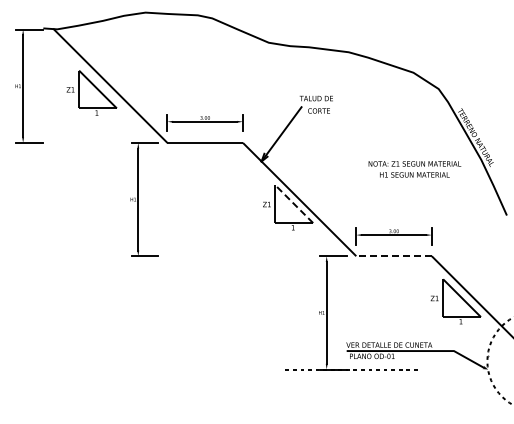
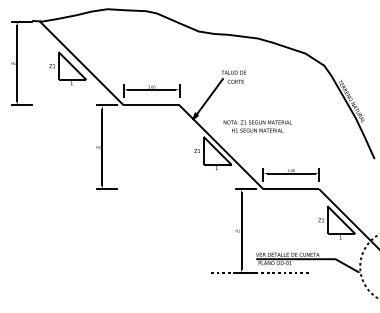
text: (414, 169) -> (257, 126), moved
line: (294, 204) -> (217, 150), dashed -> solid
line: (394, 256) -> (291, 189), dashed -> solid

